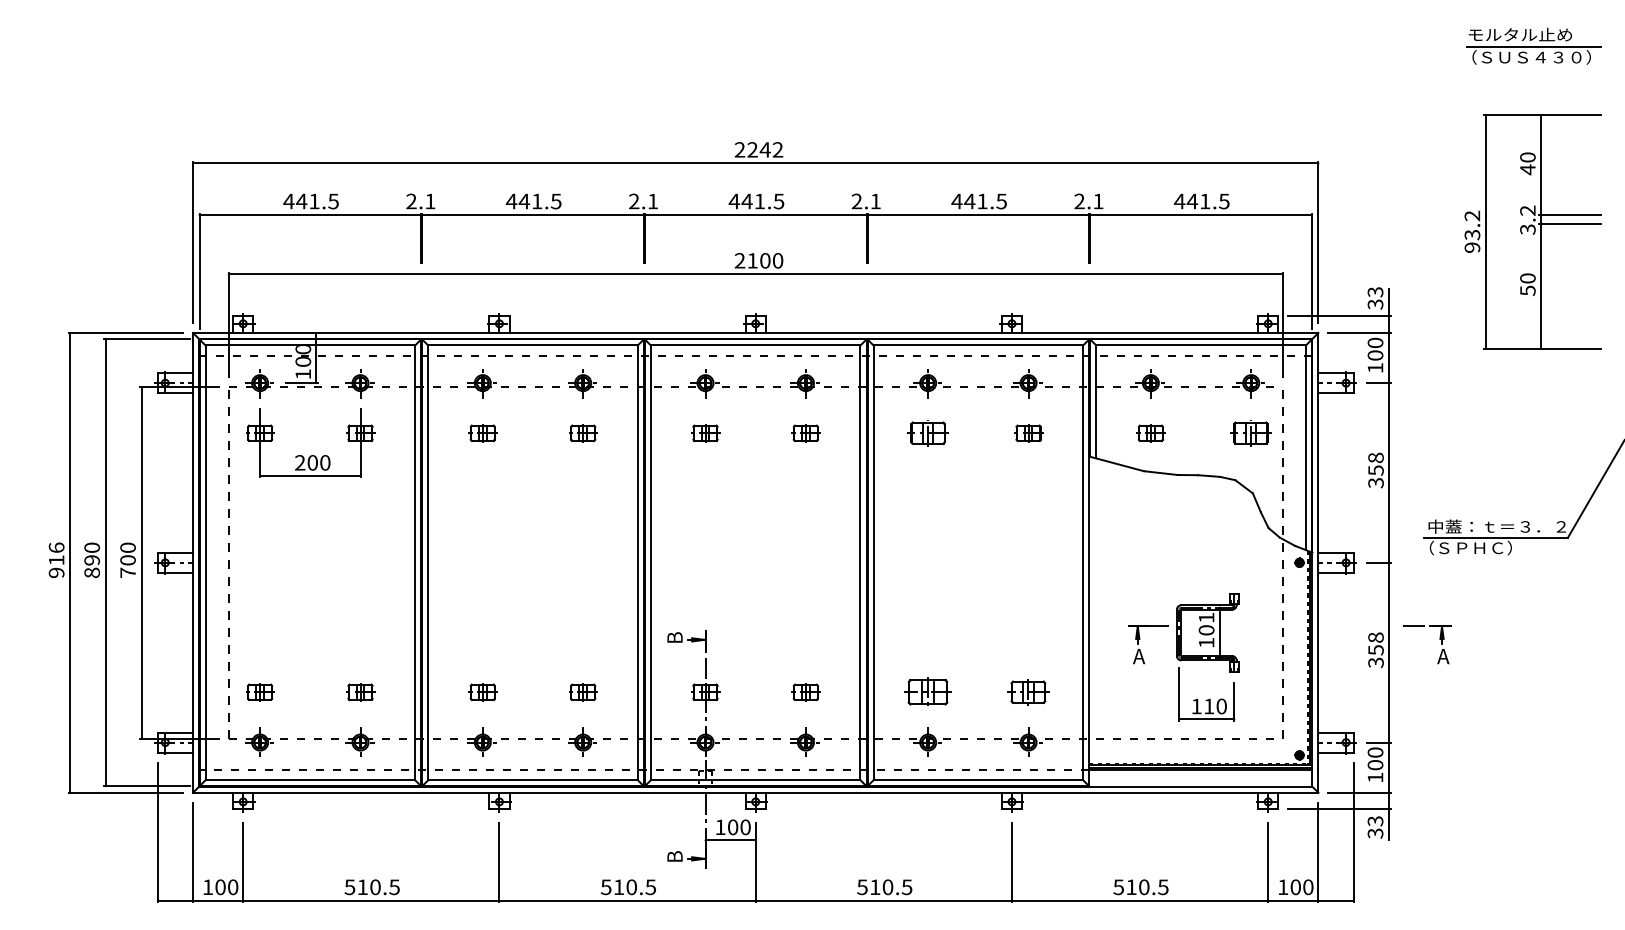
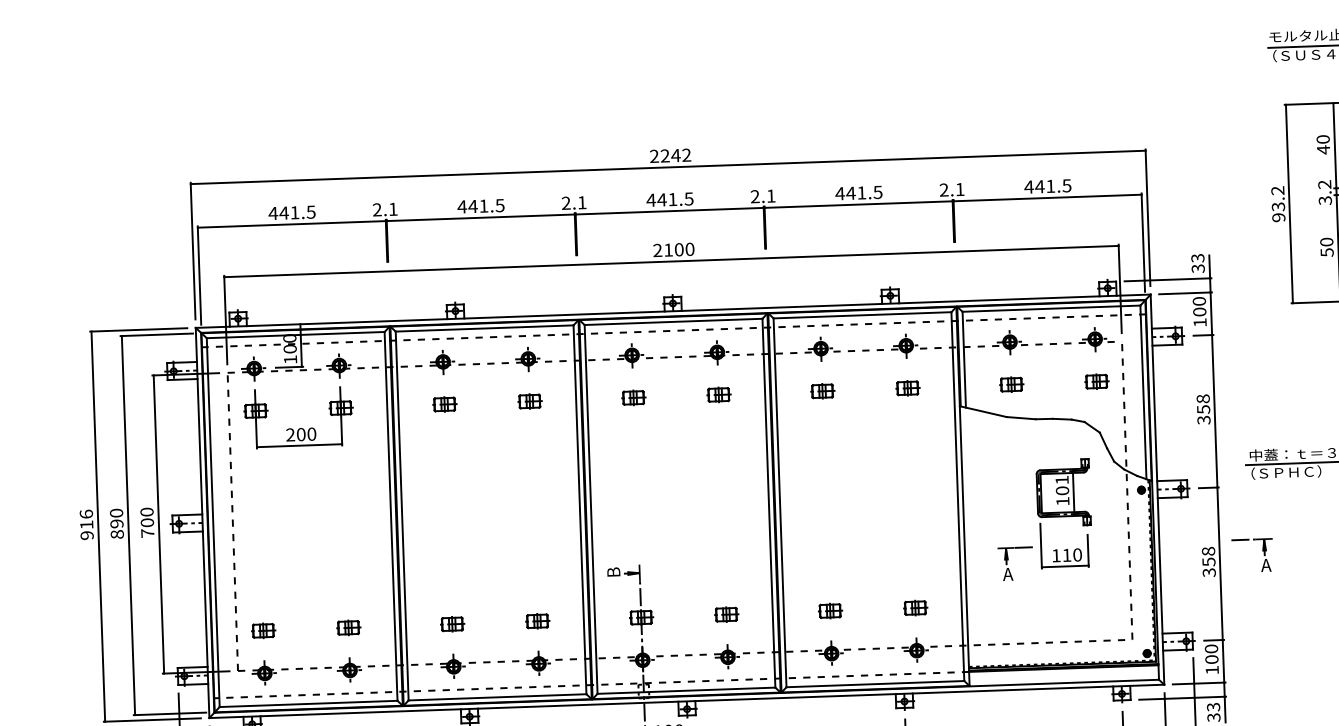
part: (928, 433) -> (822, 391), size x0.71
part: (1251, 433) -> (1096, 381), size x0.71
part: (1207, 657) -> (1064, 513), moved
part: (928, 692) -> (830, 611), size x0.62
part: (1028, 692) -> (915, 608), size x0.71

